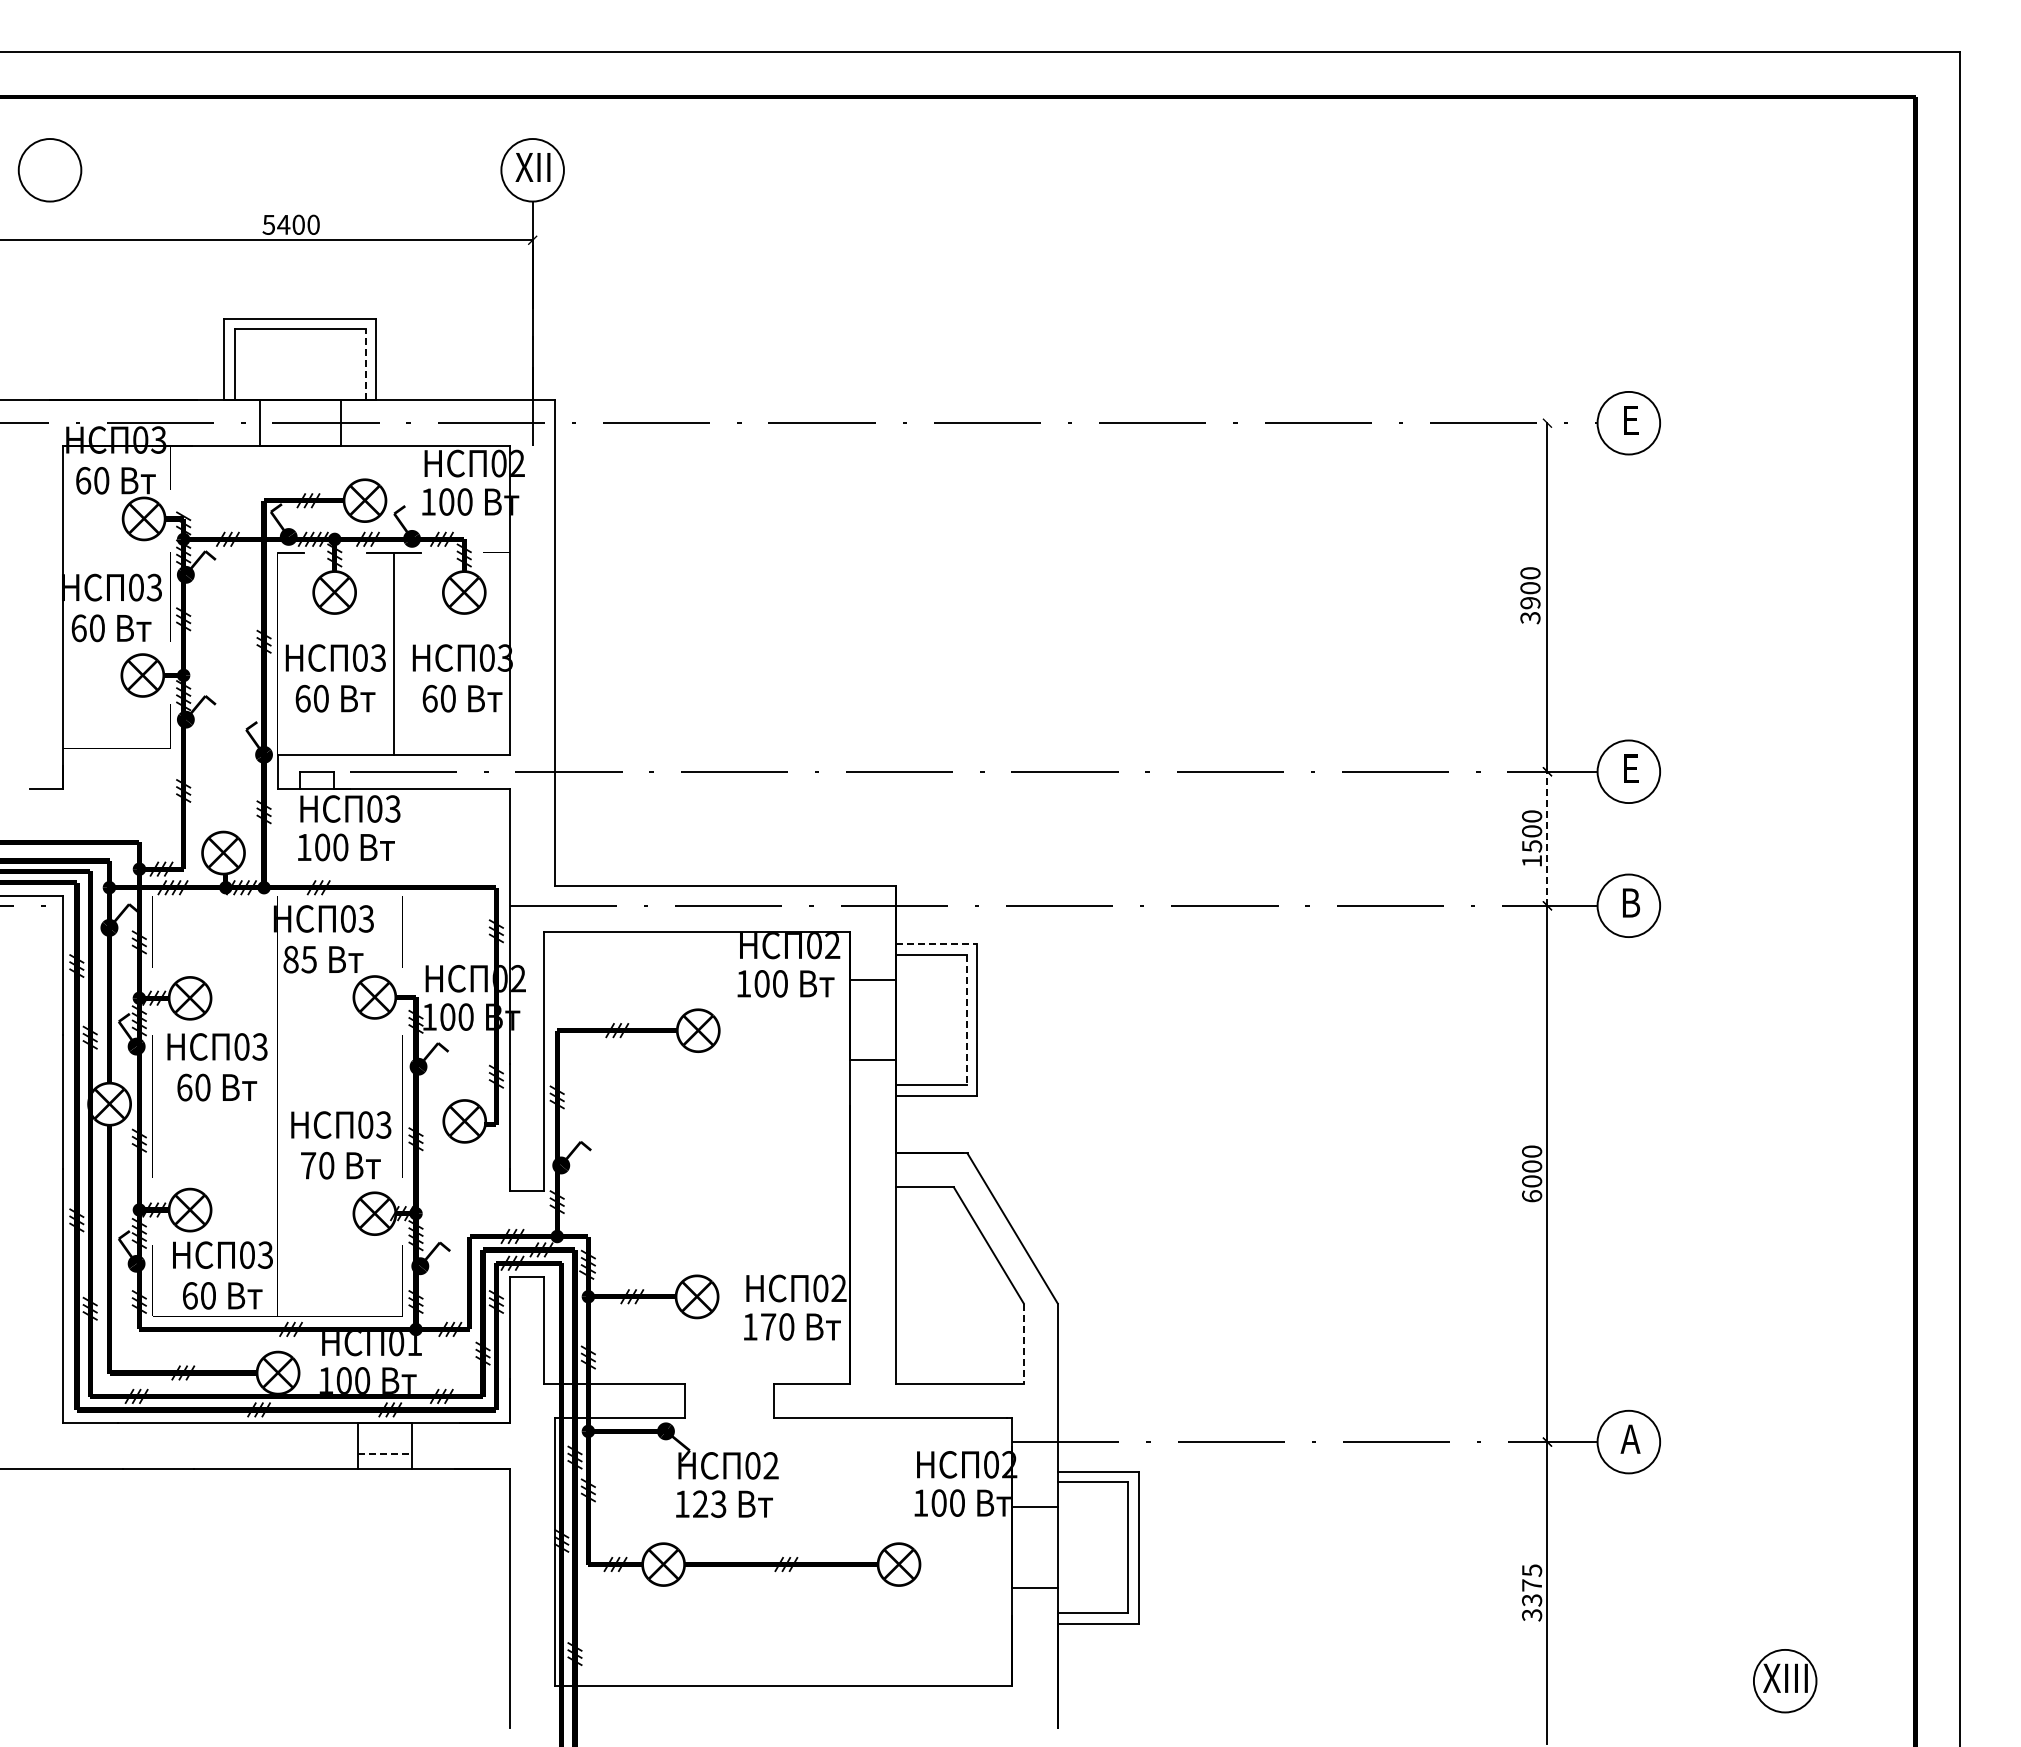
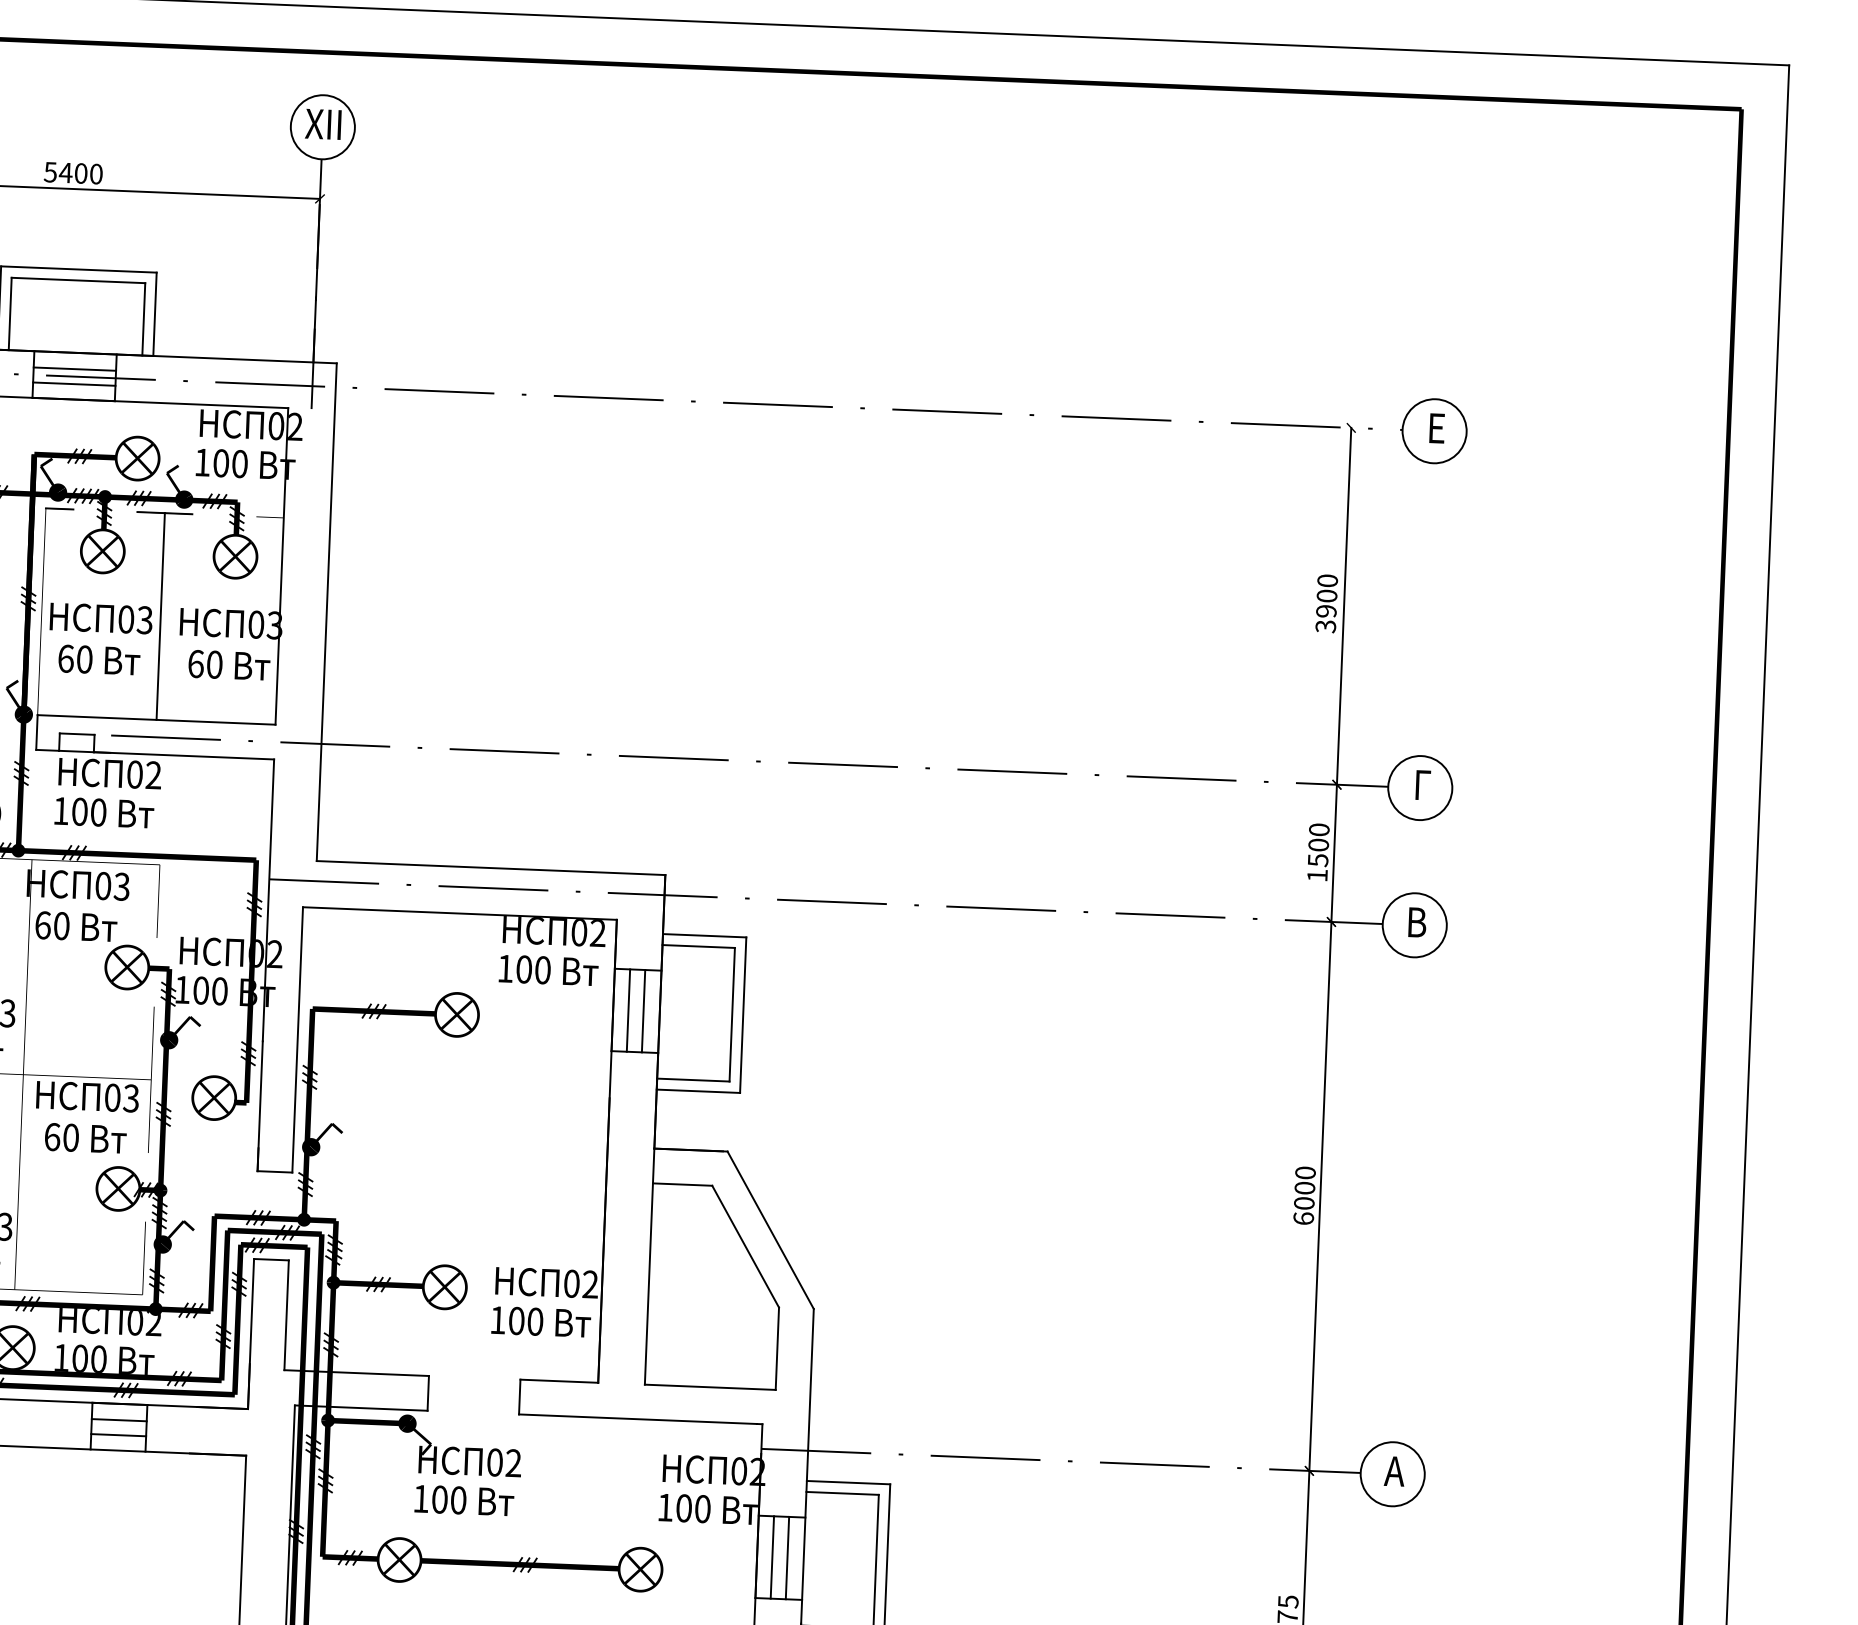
line: (365, 364) -> (143, 319), dashed -> solid
line: (300, 415) -> (75, 368), added
line: (300, 430) -> (74, 384), added
text: (1631, 768) -> (1423, 784), Е -> Г
text: (392, 808) -> (153, 774), 03 -> 02
line: (1547, 838) -> (1334, 853), dashed -> solid
line: (936, 943) -> (704, 935), dashed -> solid
text: (299, 959) -> (51, 925), 85 -> 60
line: (865, 1019) -> (628, 1010), added
line: (880, 1019) -> (644, 1010), added
line: (966, 1020) -> (732, 1015), dashed -> solid
text: (308, 1165) -> (52, 1136), 70 -> 60
text: (768, 1326) -> (516, 1320), 170 -> 100
text: (414, 1343) -> (153, 1323), 01 -> 02
line: (1023, 1344) -> (777, 1349), dashed -> solid
line: (384, 1439) -> (118, 1420), added
line: (384, 1453) -> (118, 1434), dashed -> solid
text: (709, 1503) -> (449, 1499), 123 -> 100
line: (1027, 1547) -> (772, 1557), added
line: (1041, 1547) -> (787, 1558), added

